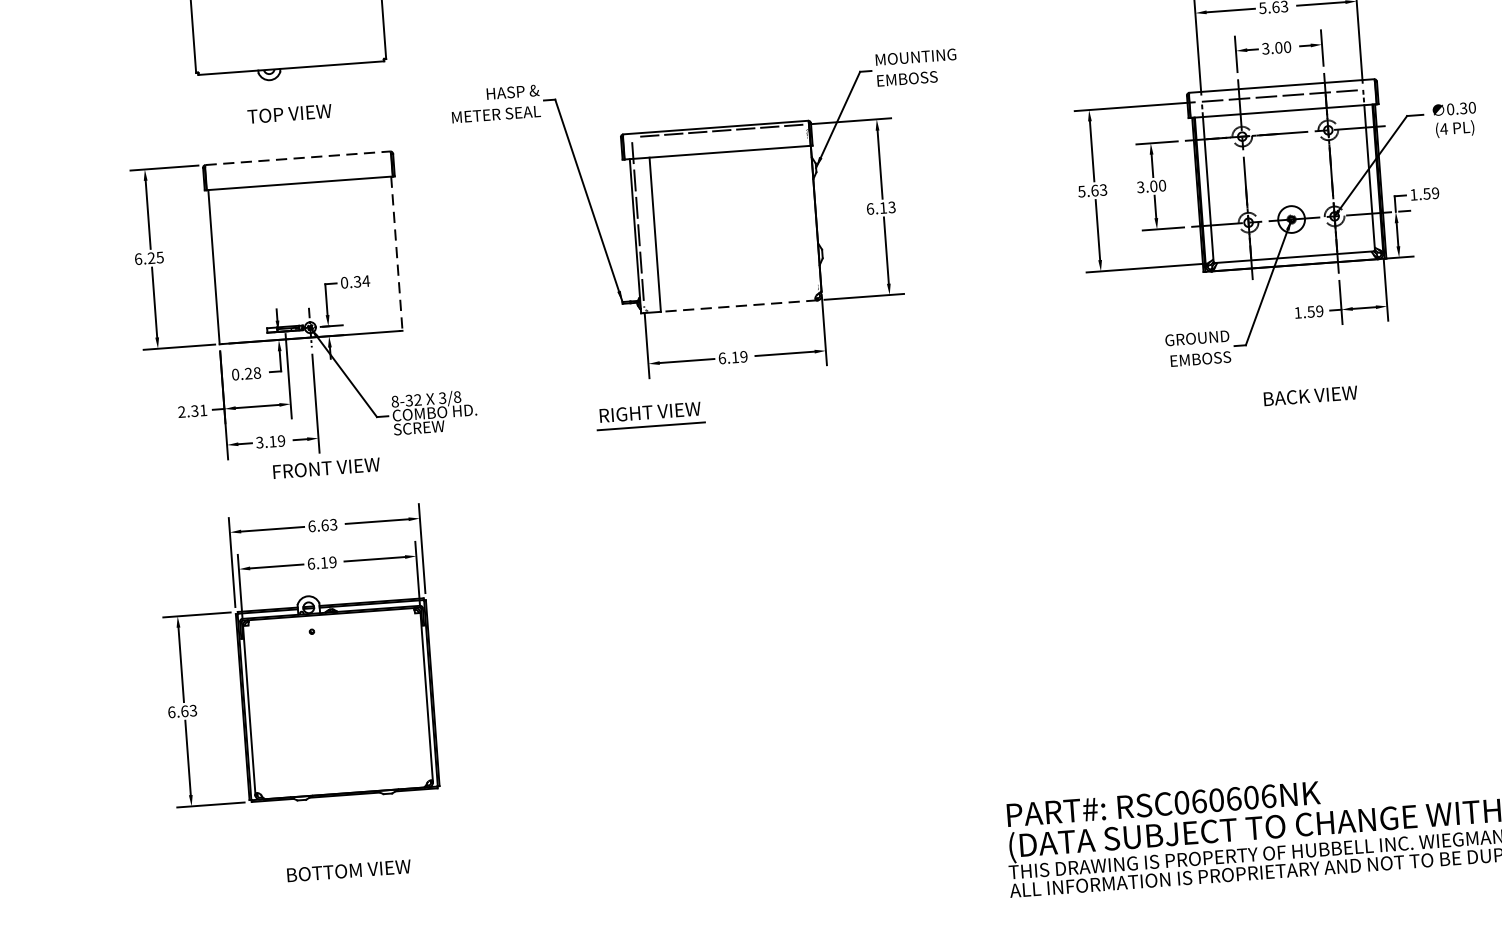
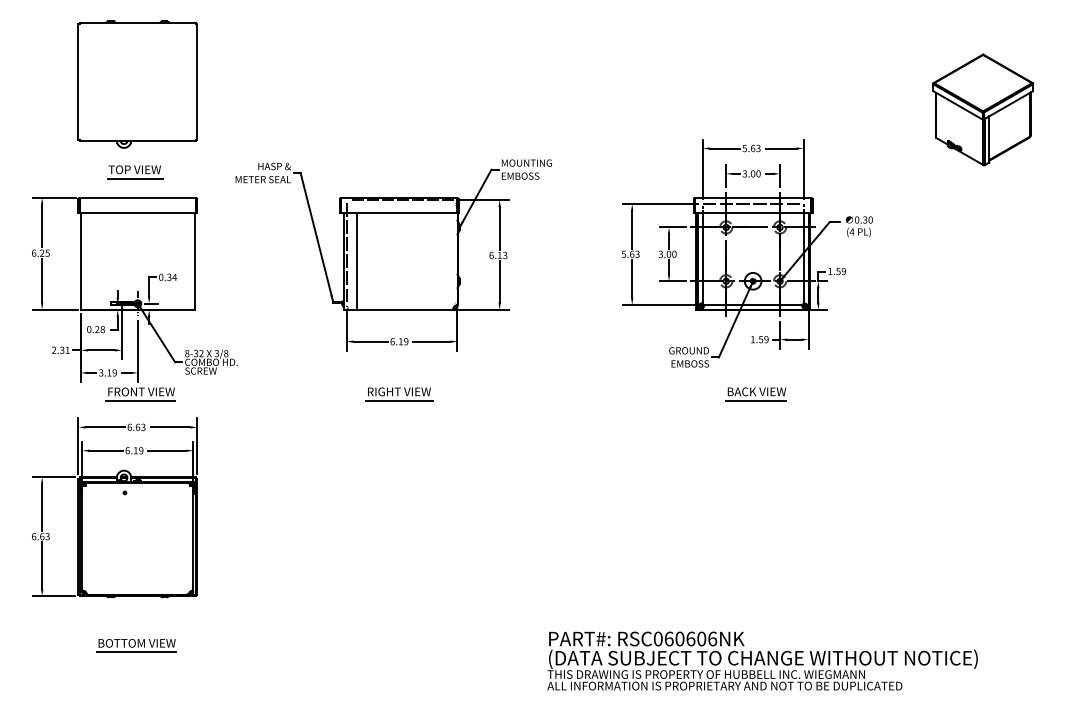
line: (291, 127) -> (135, 178), added
line: (297, 157) -> (137, 197), dashed -> solid
line: (397, 255) -> (195, 262), dashed -> solid
line: (738, 305) -> (405, 309), dashed -> solid
line: (1309, 409) -> (755, 400), added
part: (650, 416) -> (399, 394), moved
line: (325, 482) -> (140, 400), added
line: (347, 885) -> (135, 652), added

